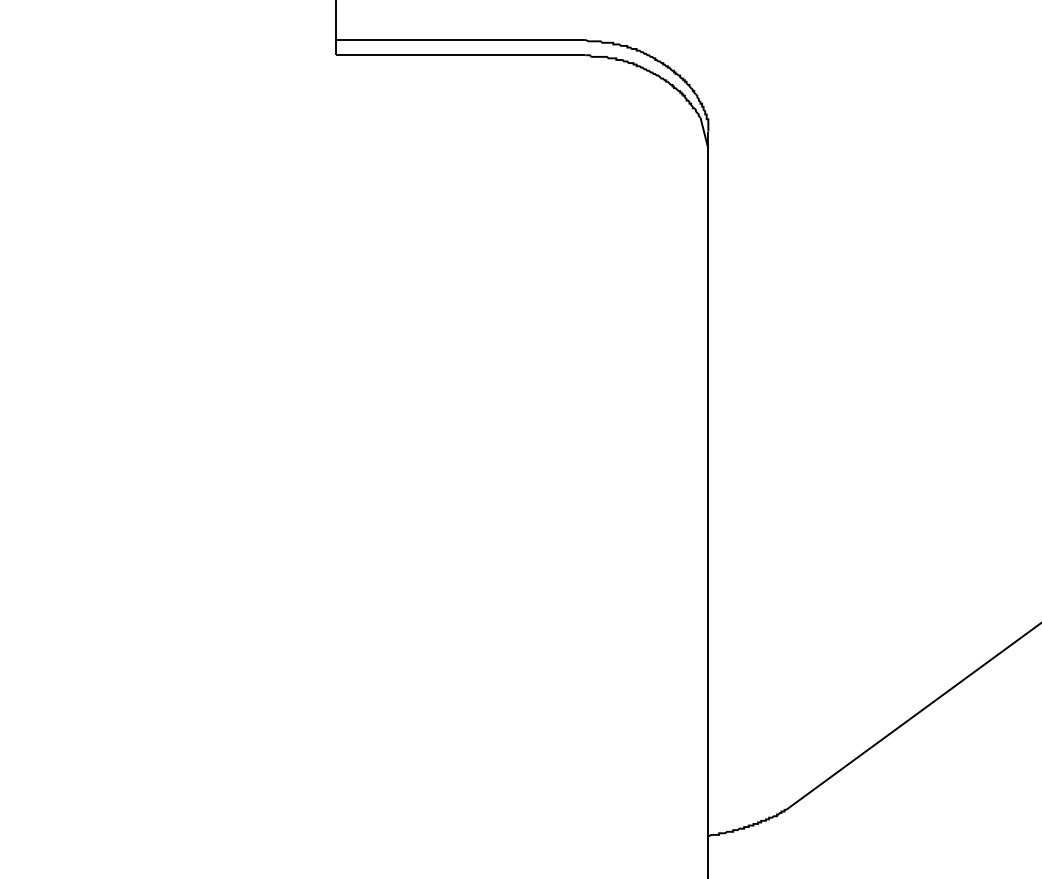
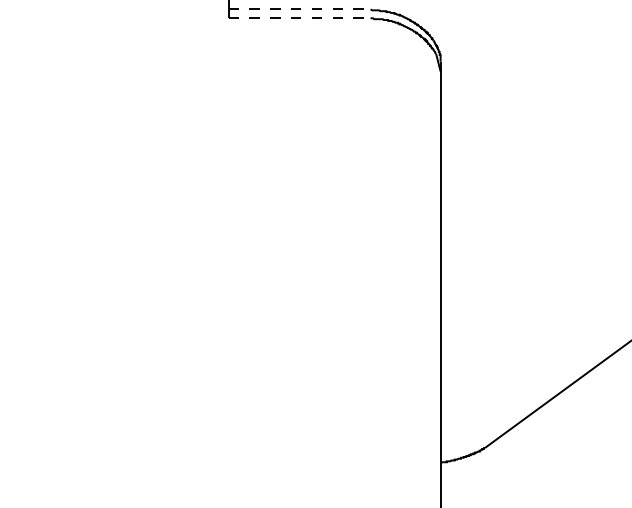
line: (462, 39) -> (300, 9), solid -> dashed
line: (462, 55) -> (300, 18), solid -> dashed

